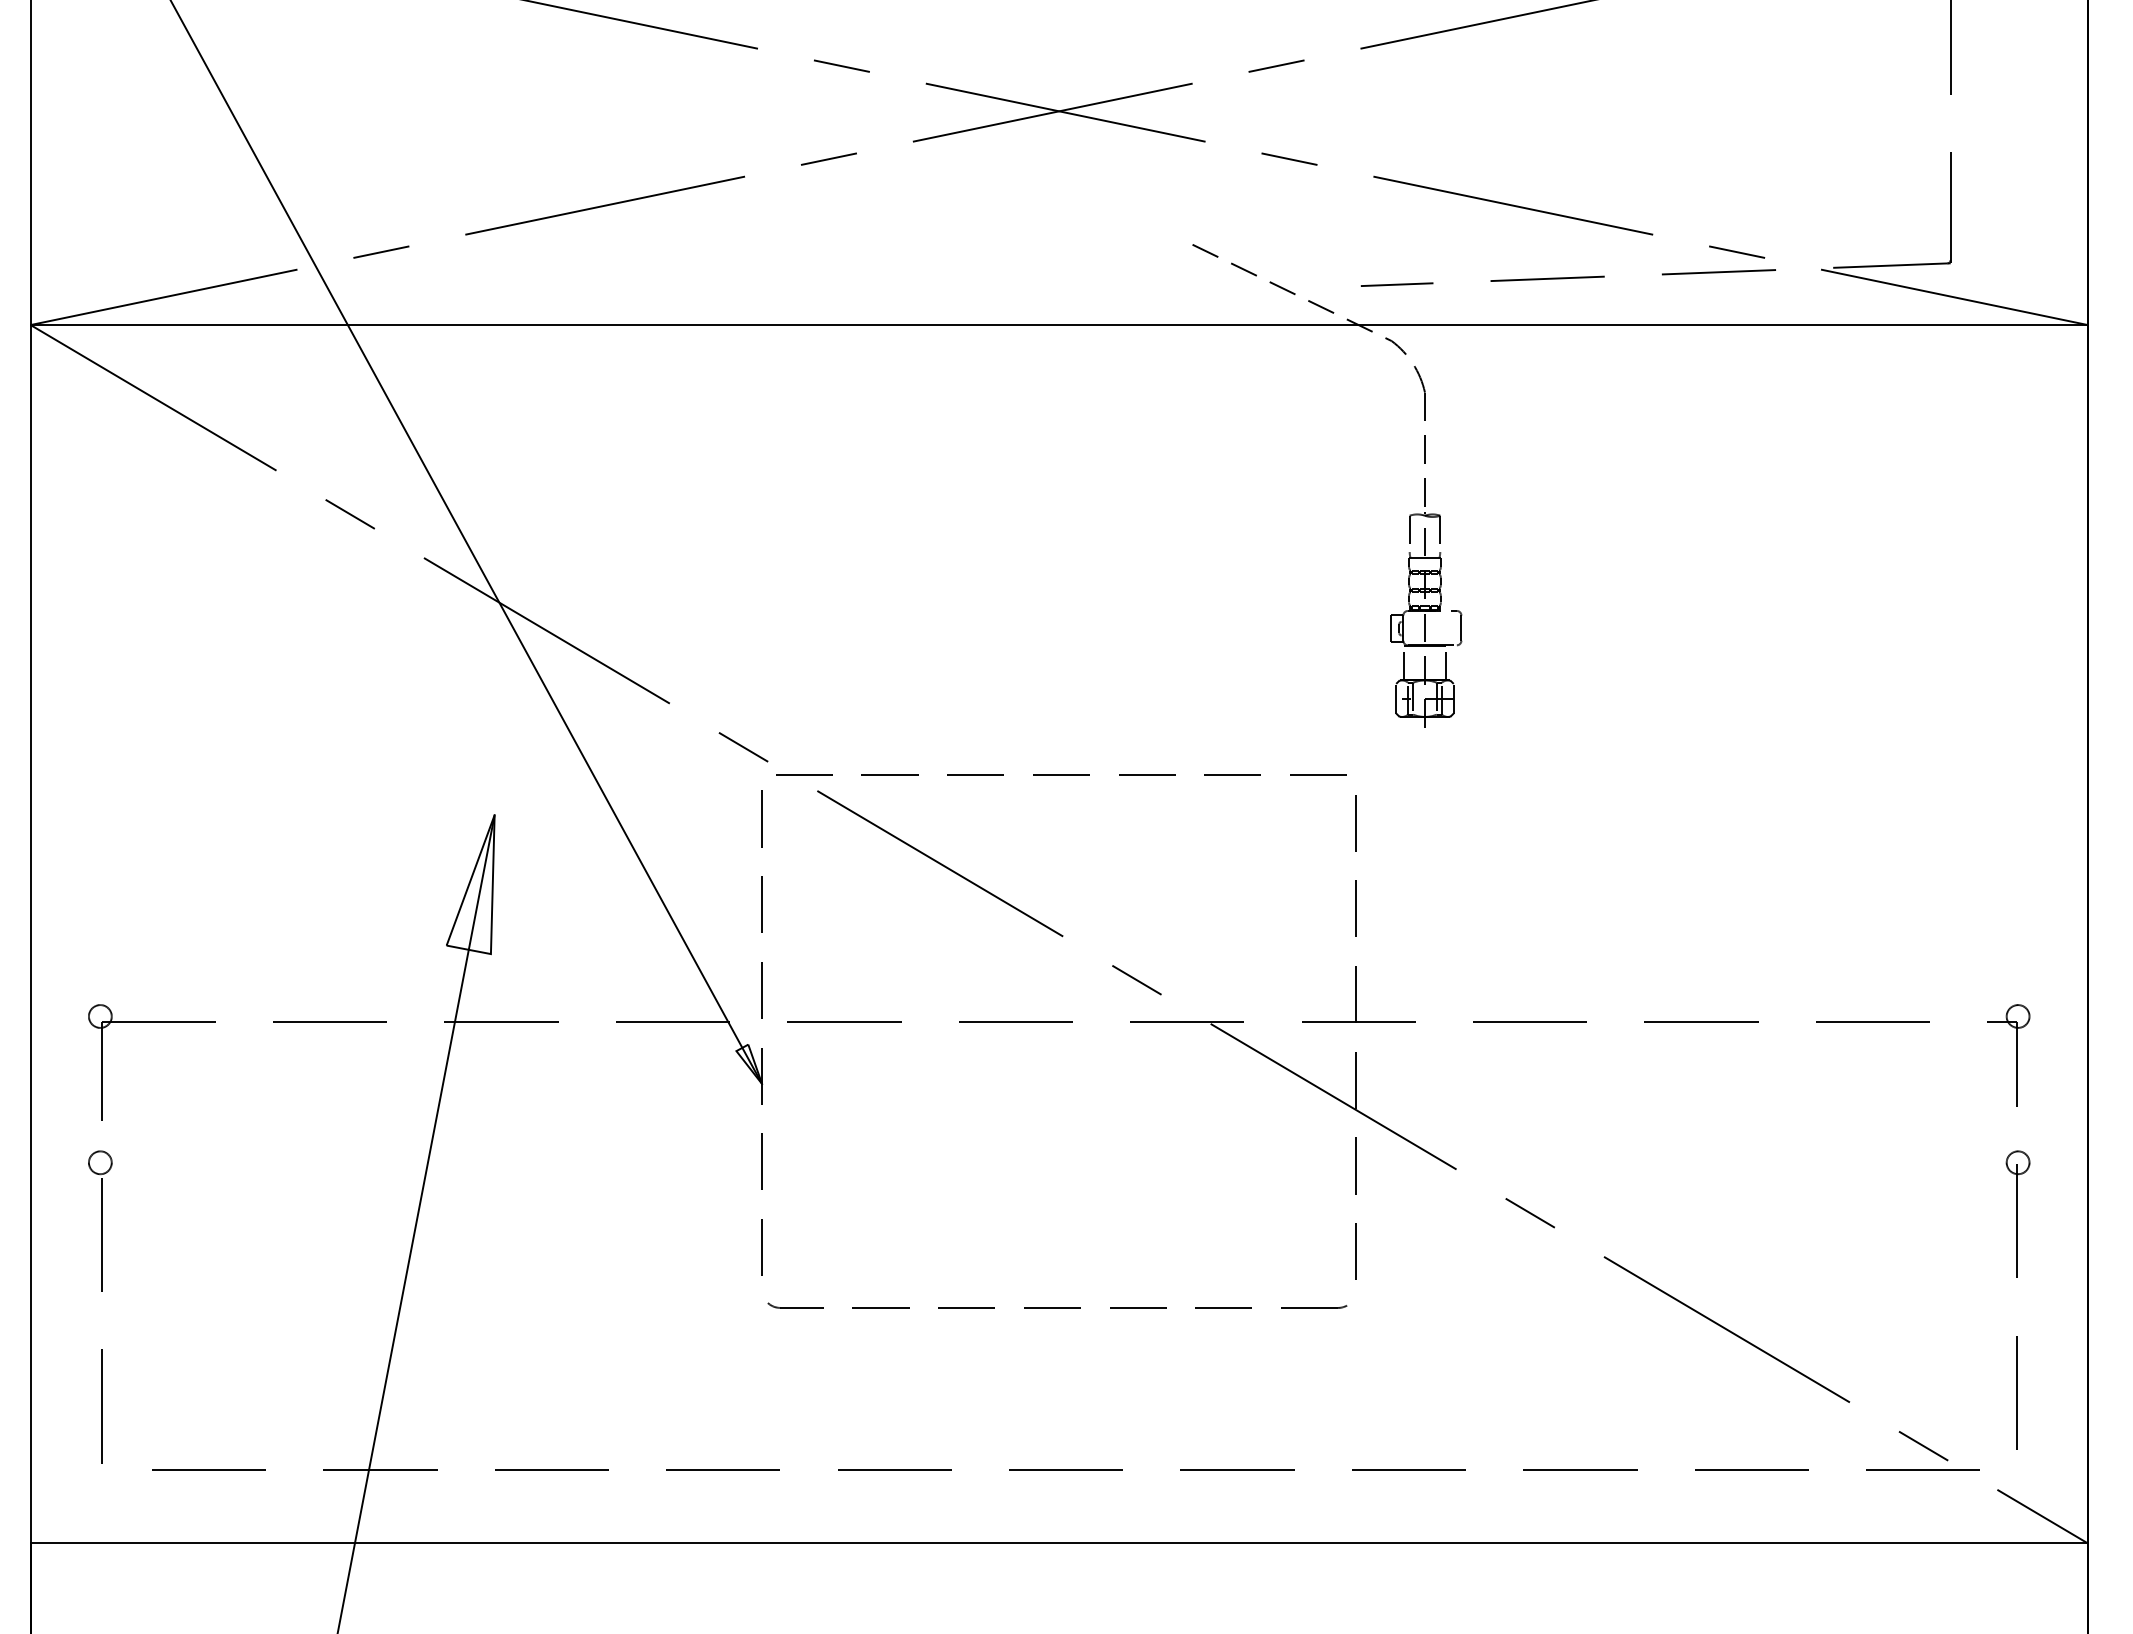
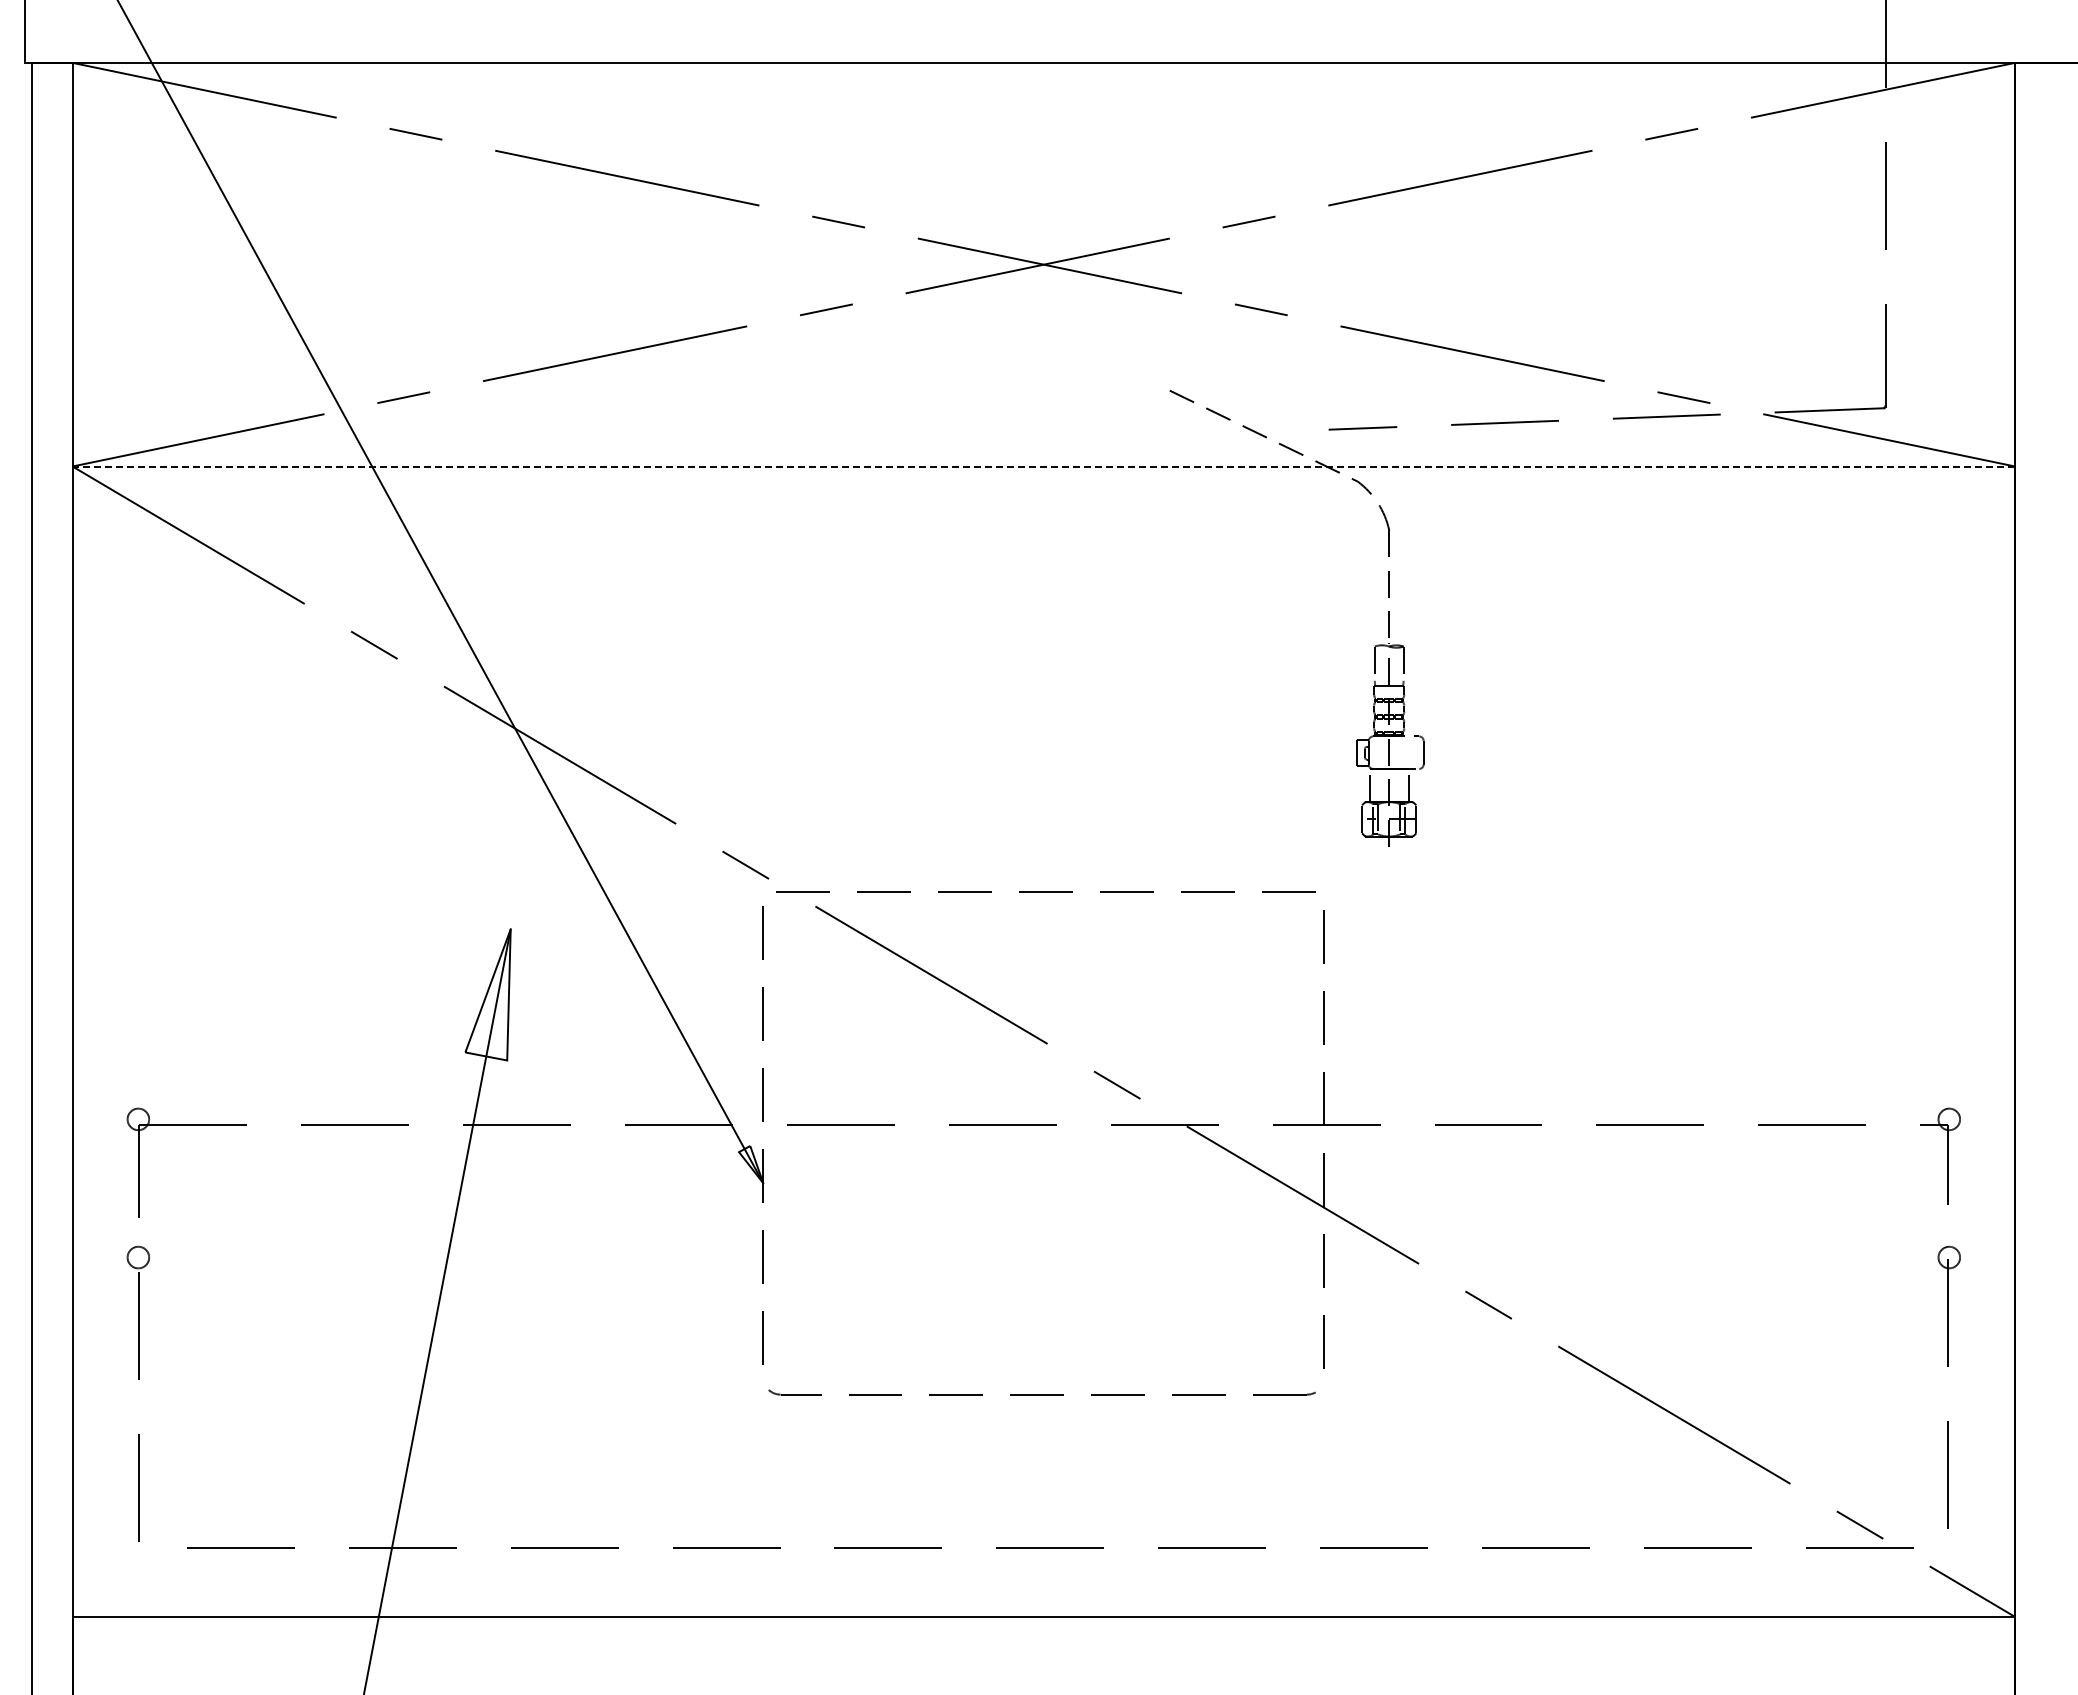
line: (1058, 325) -> (1043, 466), solid -> dashed

